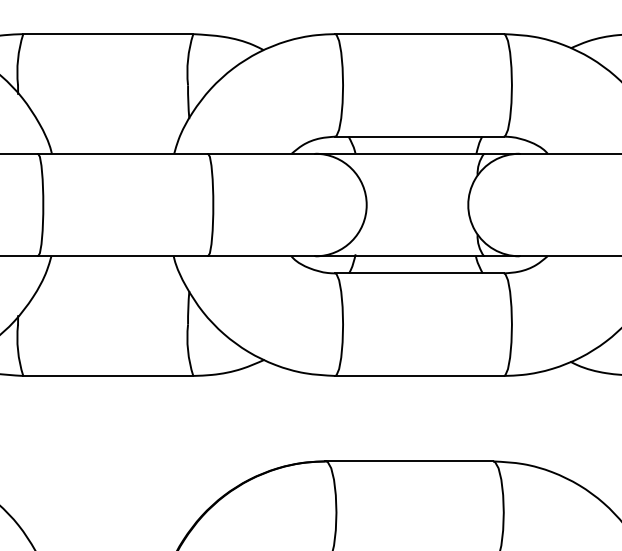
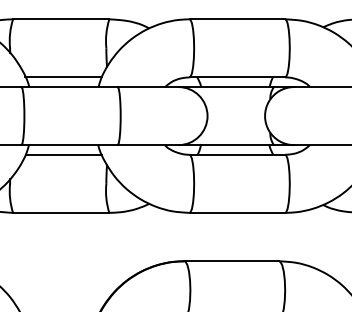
line: (112, 136) -> (63, 77), added
line: (112, 272) -> (63, 154), added

